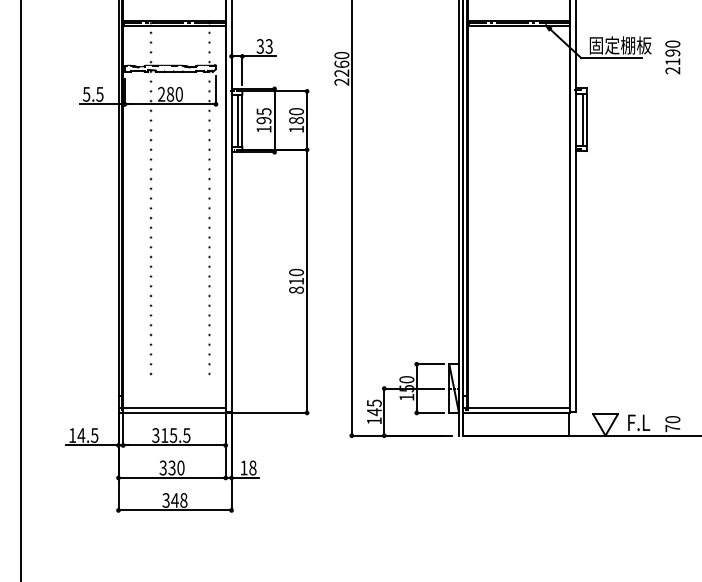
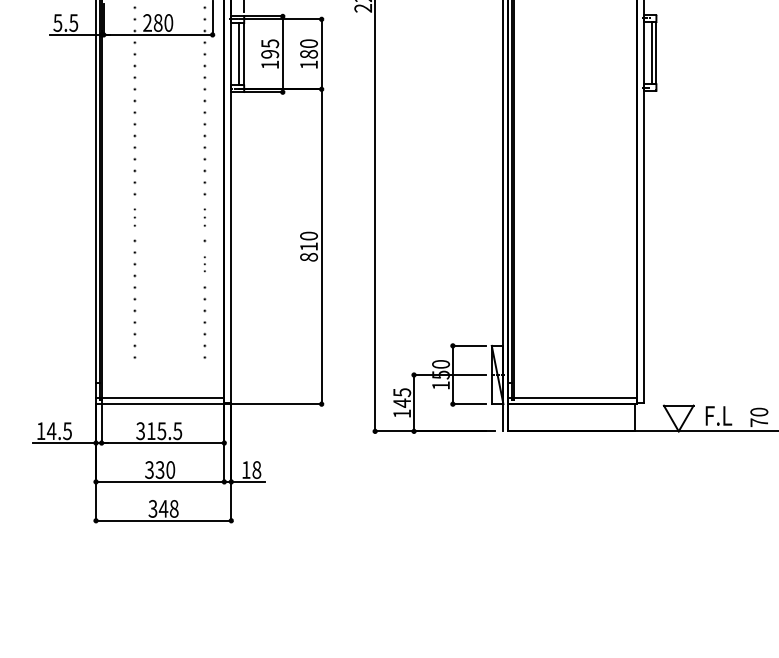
part: (150, 256) -> (134, 216), size x0.7
part: (209, 256) -> (204, 216), size x0.7
part: (209, 295) -> (204, 263), size x0.6

